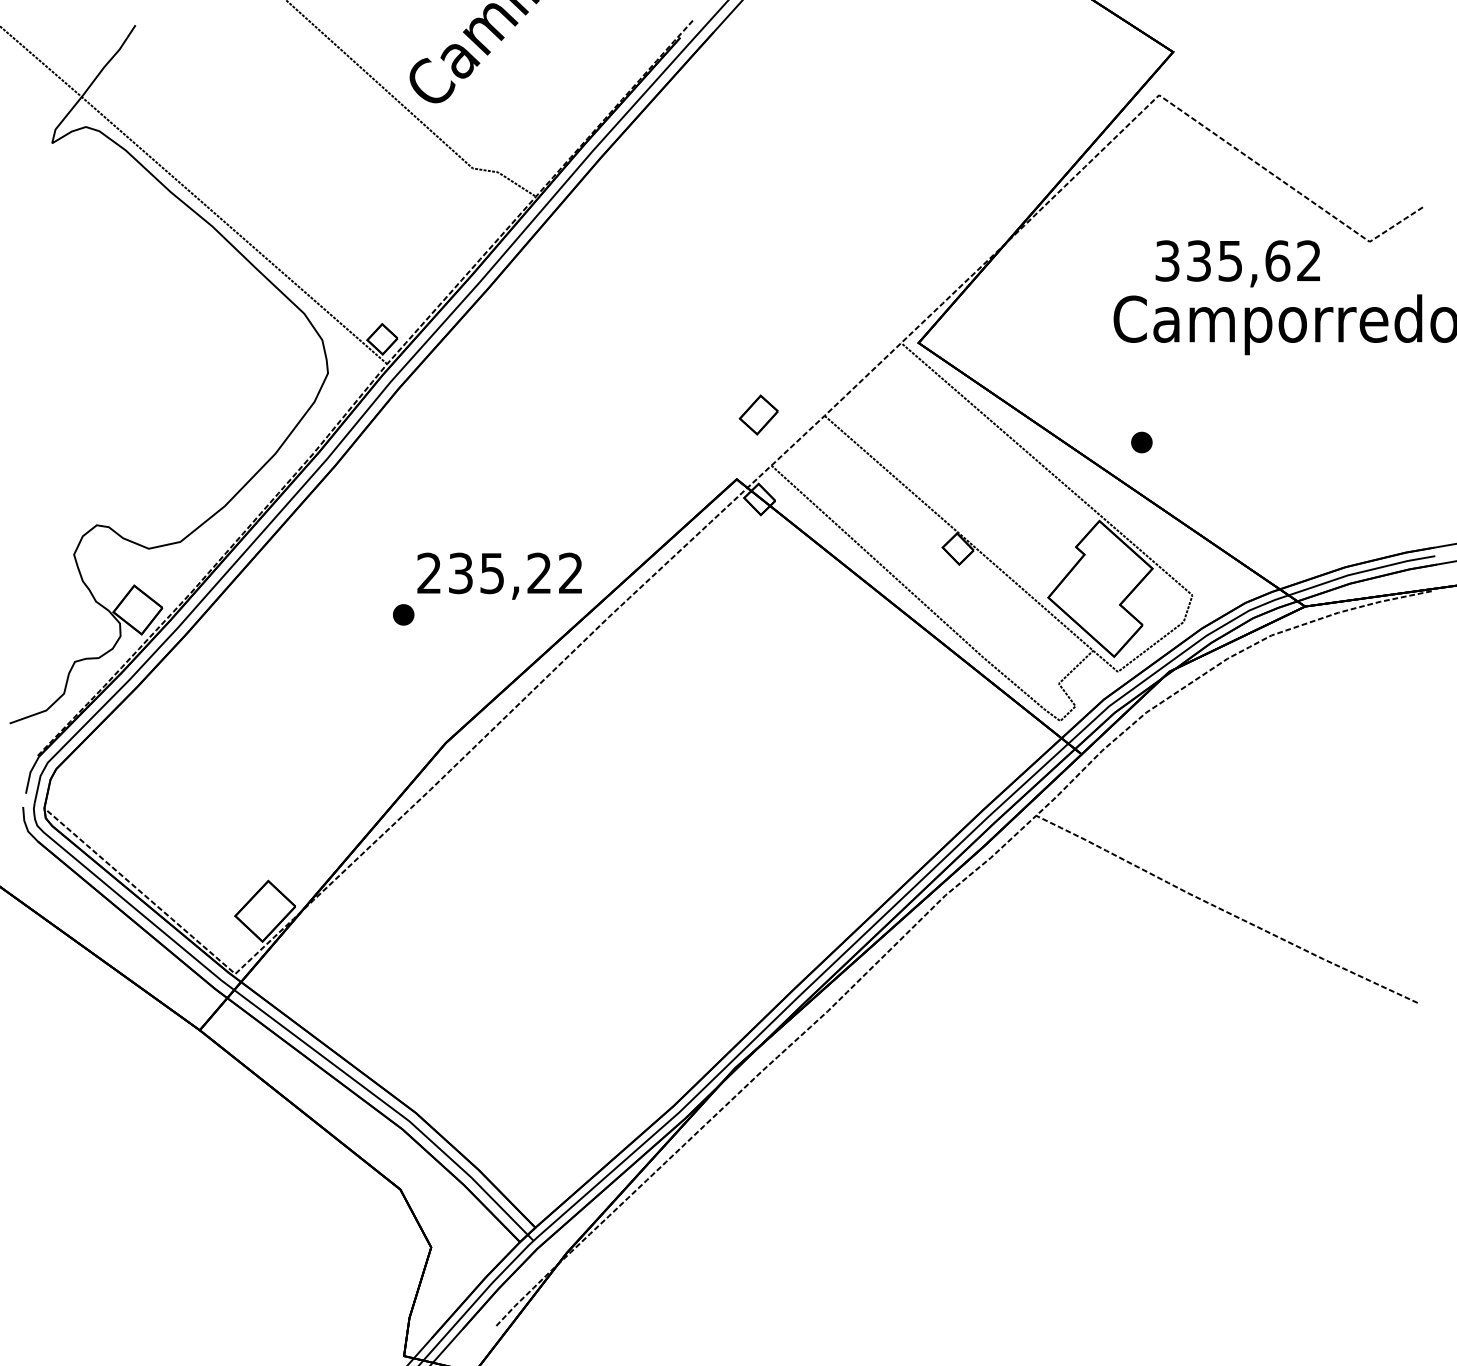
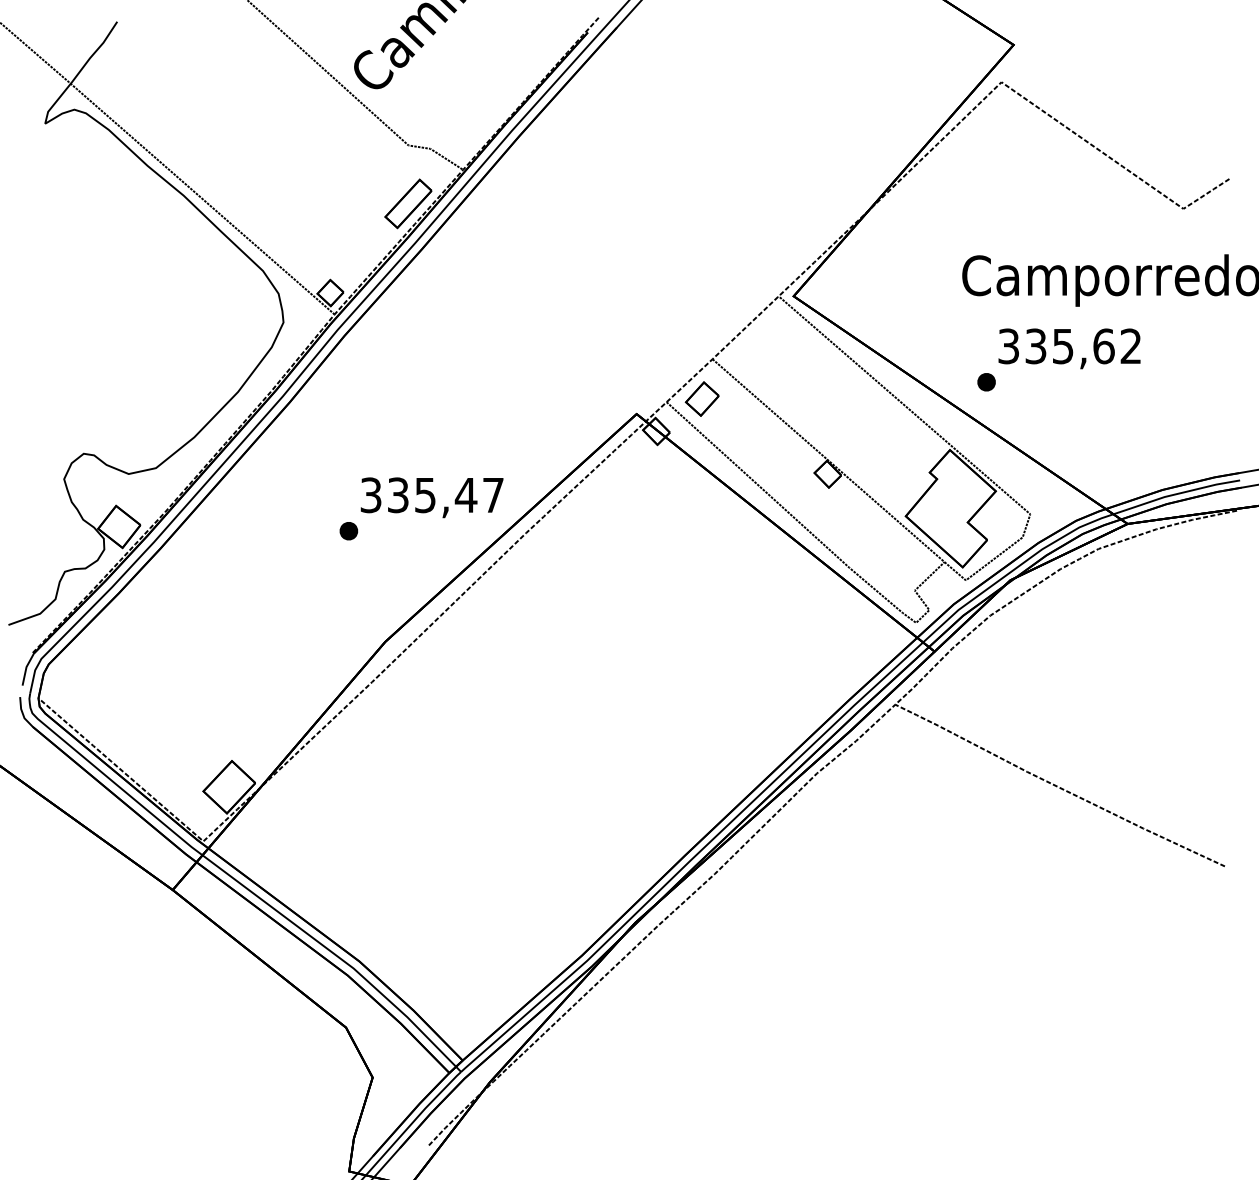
part: (472, 235) -> (408, 203), added
text: (1237, 263) -> (1069, 348), moved
part: (758, 414) -> (702, 398), moved
text: (499, 573) -> (431, 495), 235,22 -> 335,47

